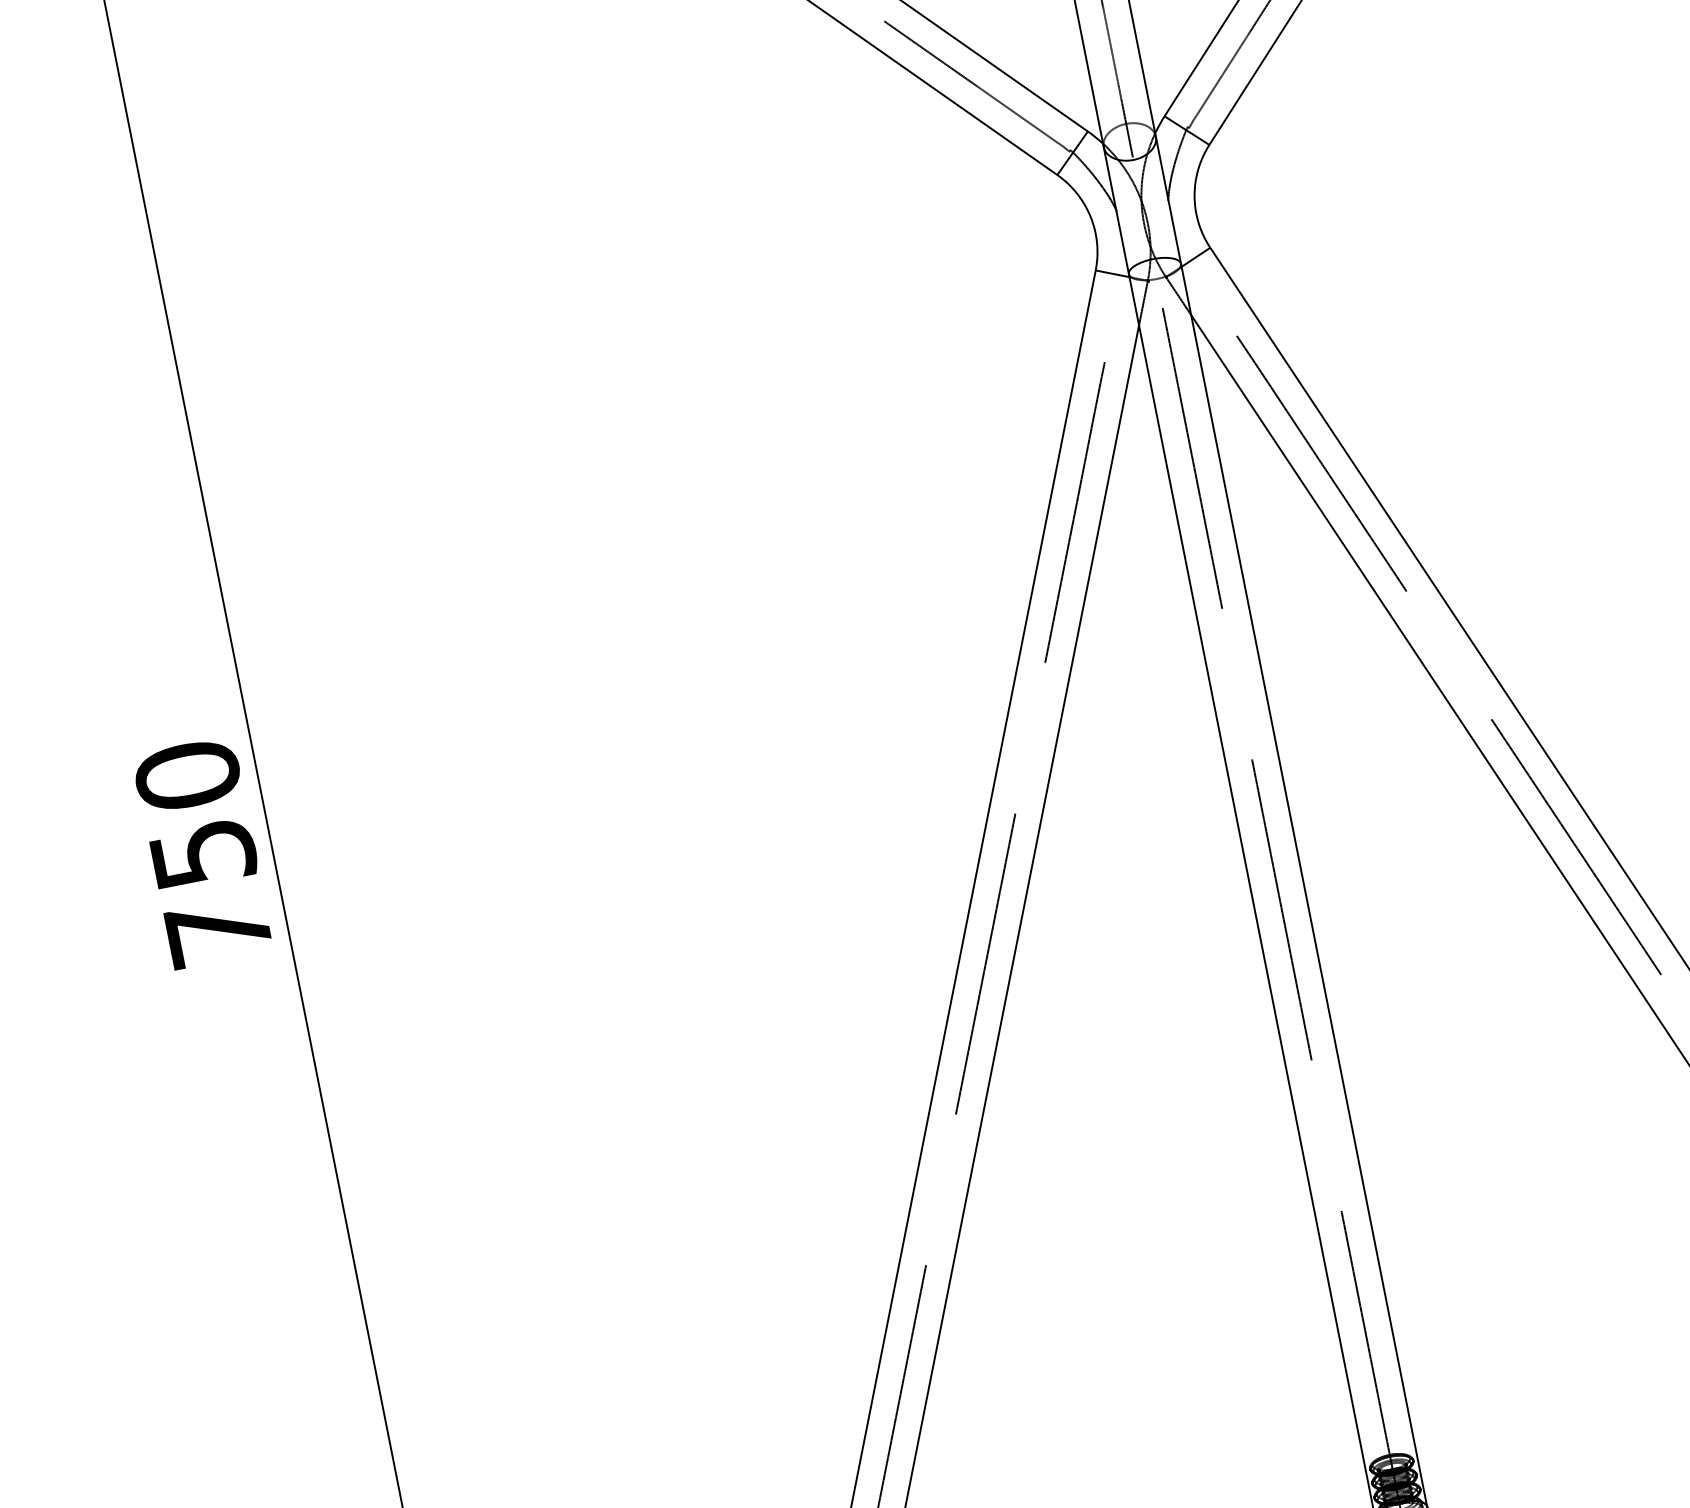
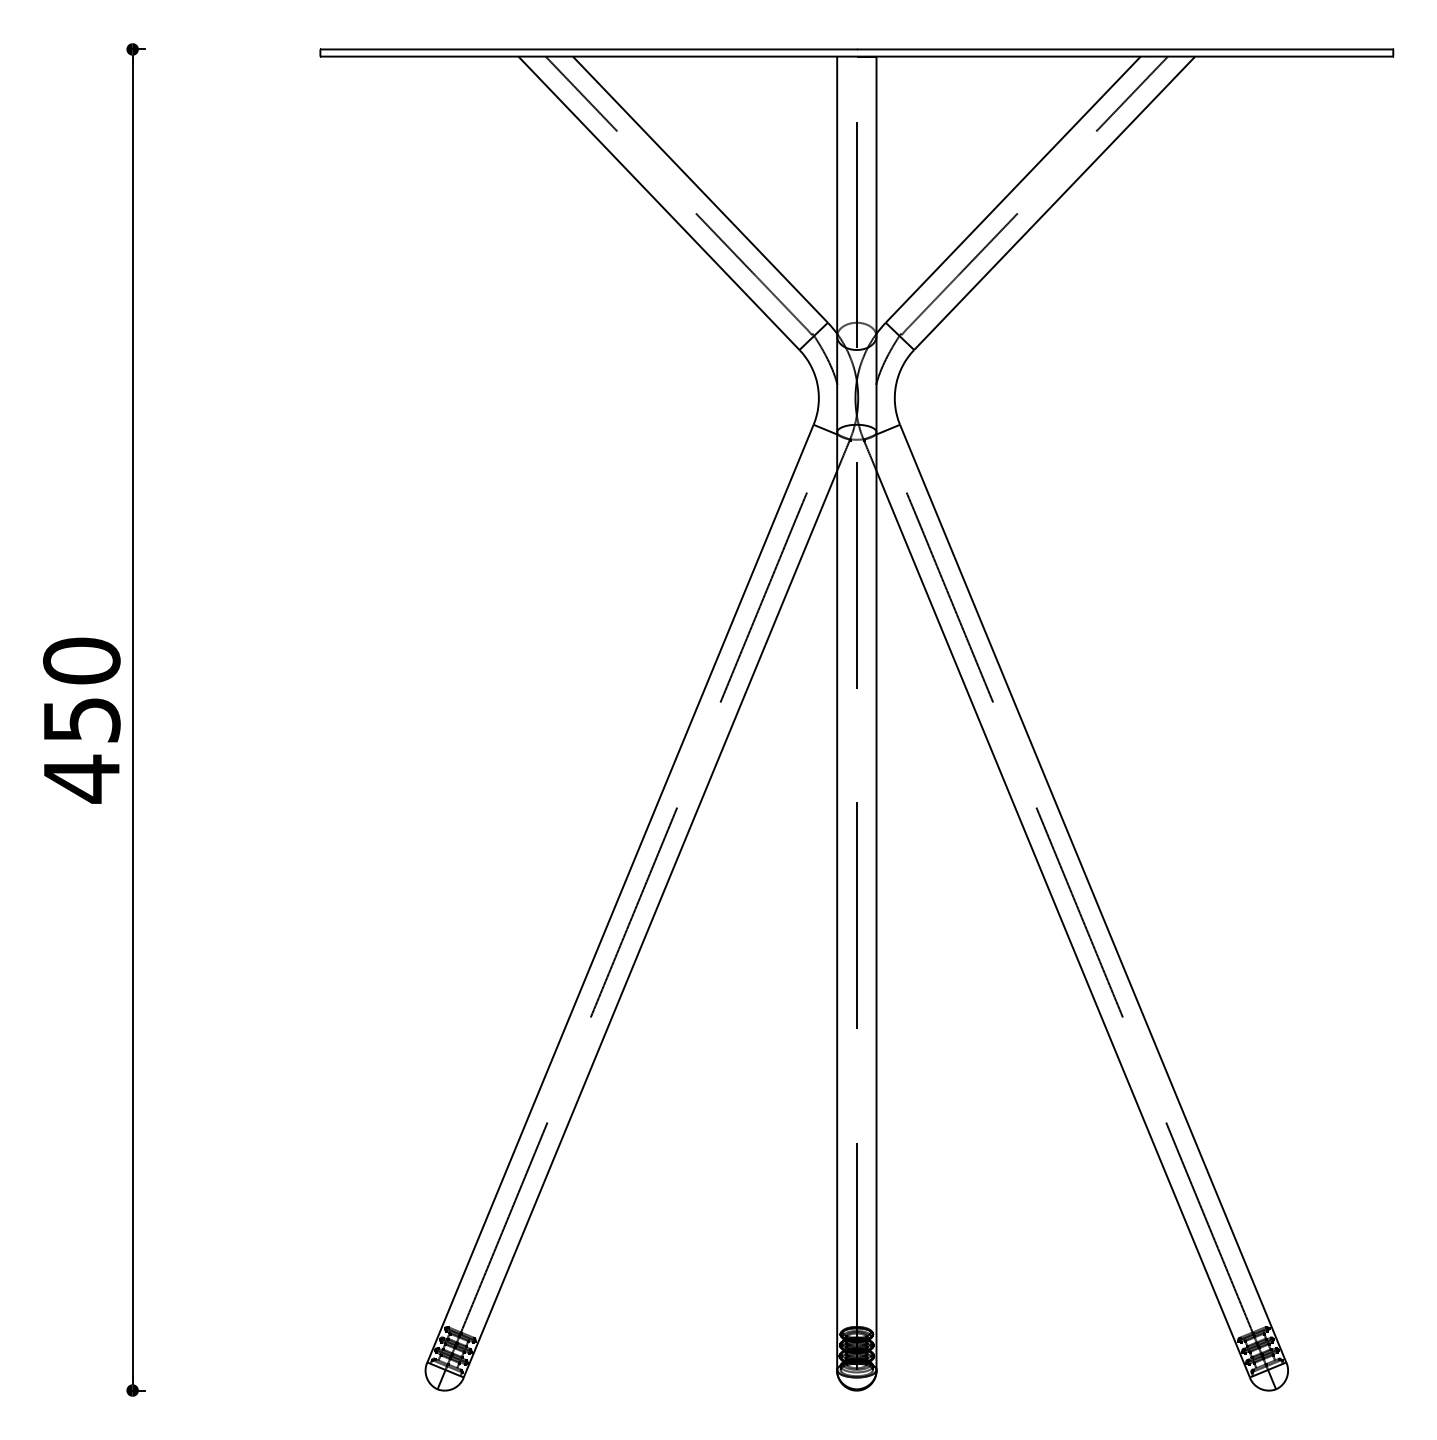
text: (218, 931) -> (81, 778), 750 -> 450

